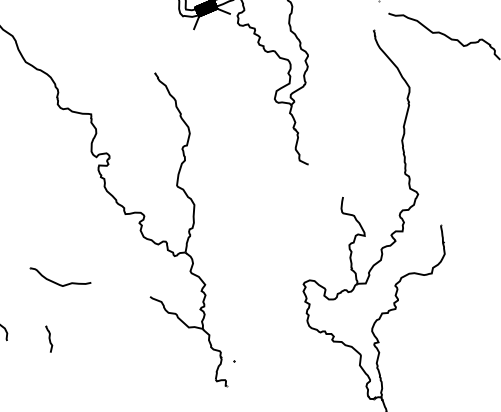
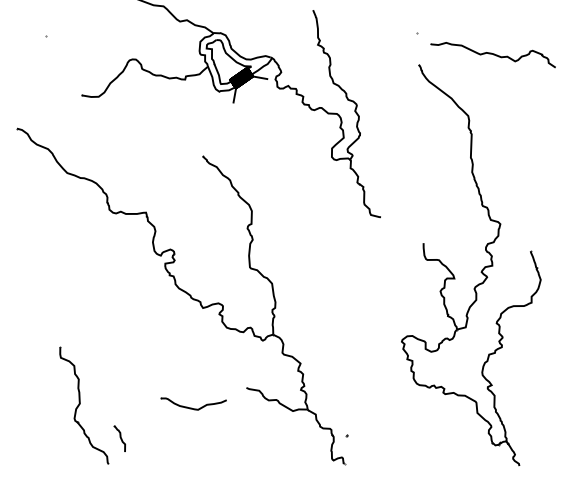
part: (59, 279) -> (193, 403), moved
part: (48, 338) -> (119, 438), moved

